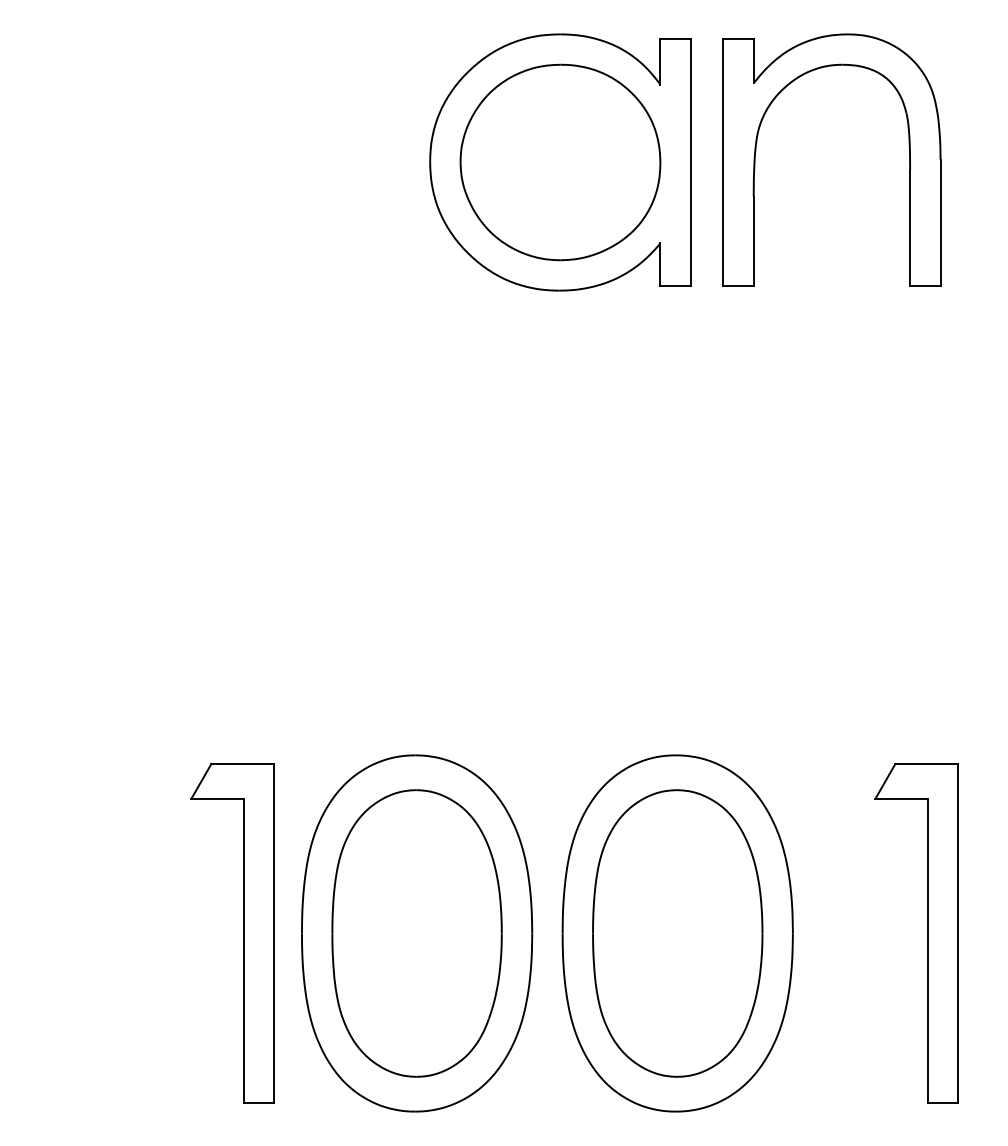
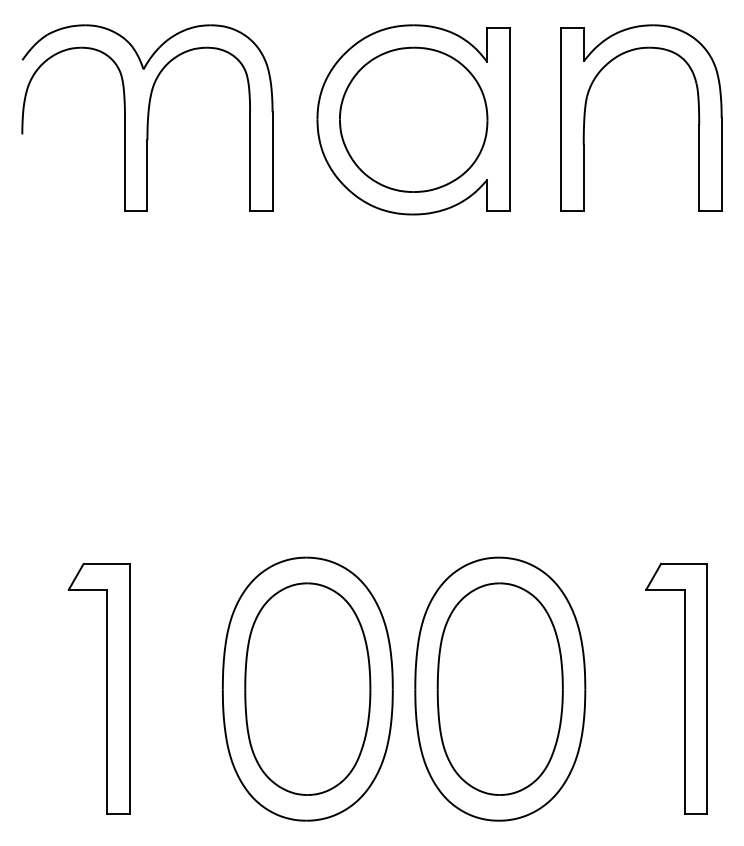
part: (756, 152) -> (585, 112), moved
part: (199, 159) -> (147, 117), added
part: (243, 933) -> (107, 689), moved

